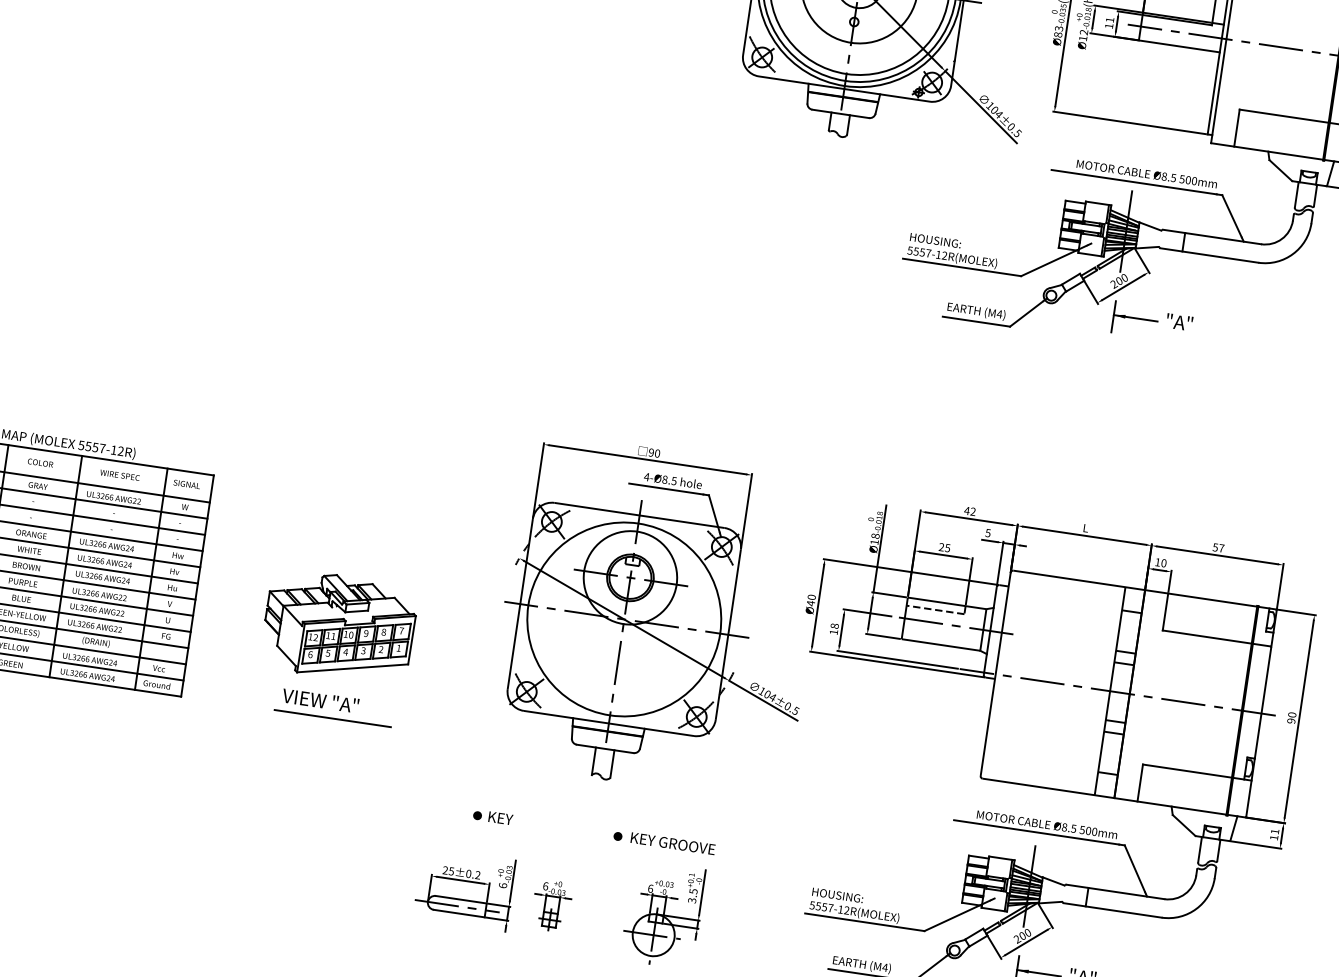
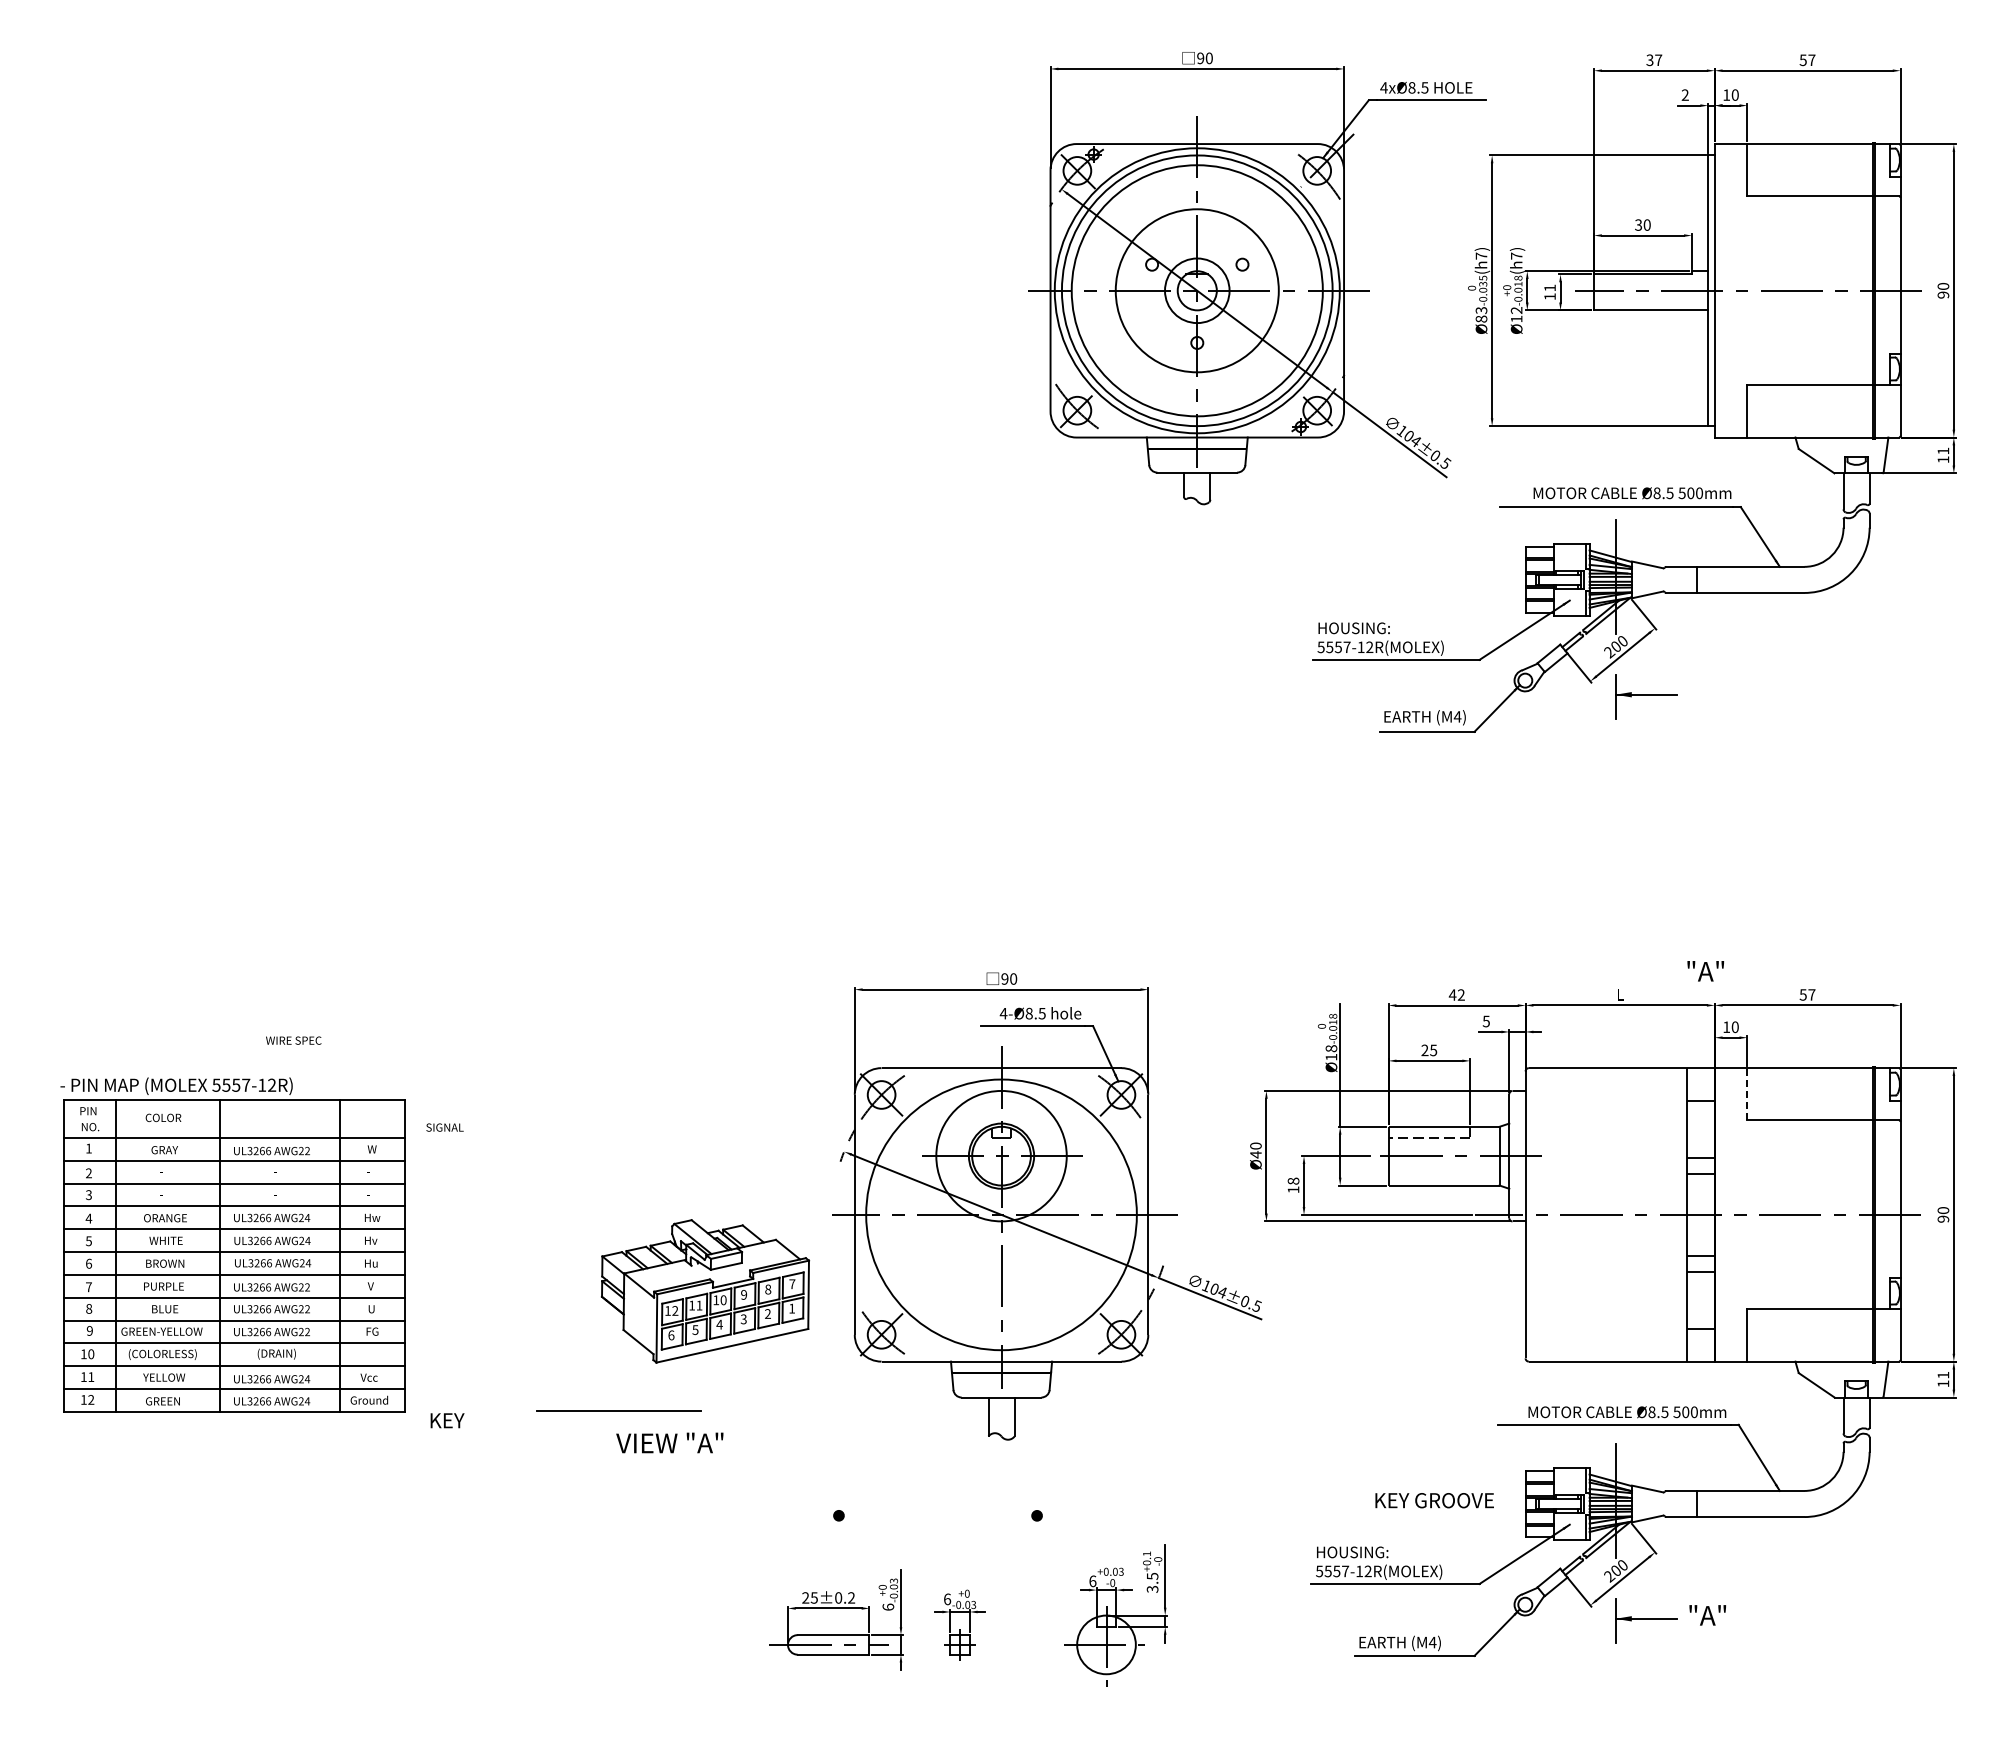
text: (1179, 322) -> (1705, 971), moved
text: (119, 475) -> (293, 1040), moved
text: (186, 484) -> (444, 1127), moved
line: (1165, 611) -> (1747, 1093), solid -> dashed
part: (339, 627) -> (705, 1291), moved
text: (320, 700) -> (669, 1442), moved
text: (500, 818) -> (447, 1420), moved
text: (673, 843) -> (1434, 1500), moved

